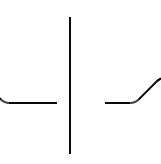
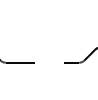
line: (69, 84) -> (42, 51), removed

